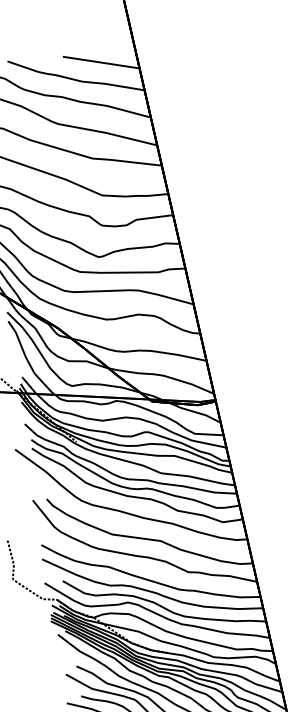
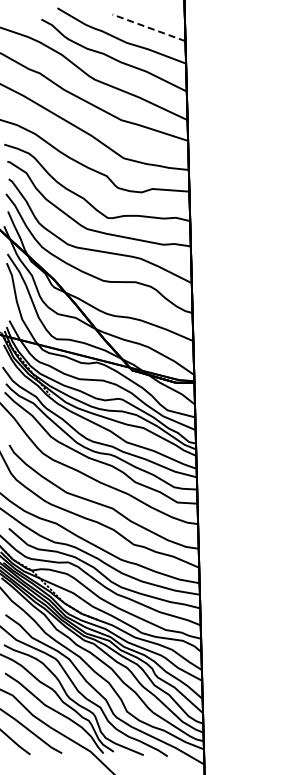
line: (101, 63) -> (149, 28), solid -> dashed

